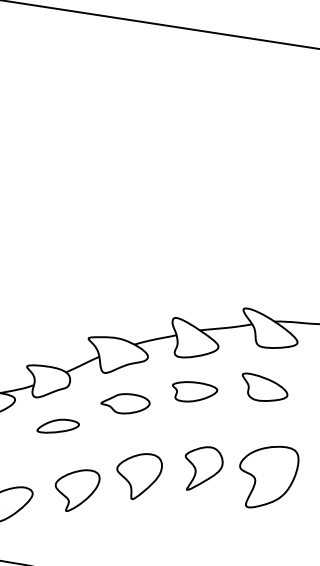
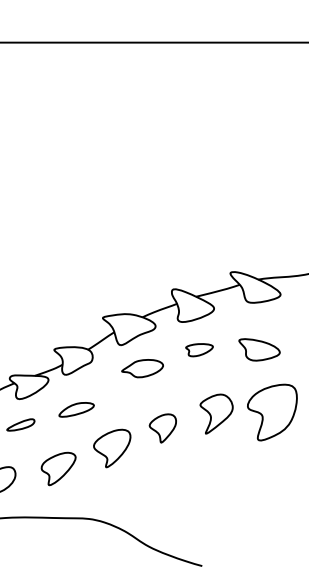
part: (264, 388) -> (259, 349), moved
part: (194, 391) -> (199, 349), size x0.7
part: (58, 426) -> (76, 409), moved
part: (137, 476) -> (162, 428), size x0.7

